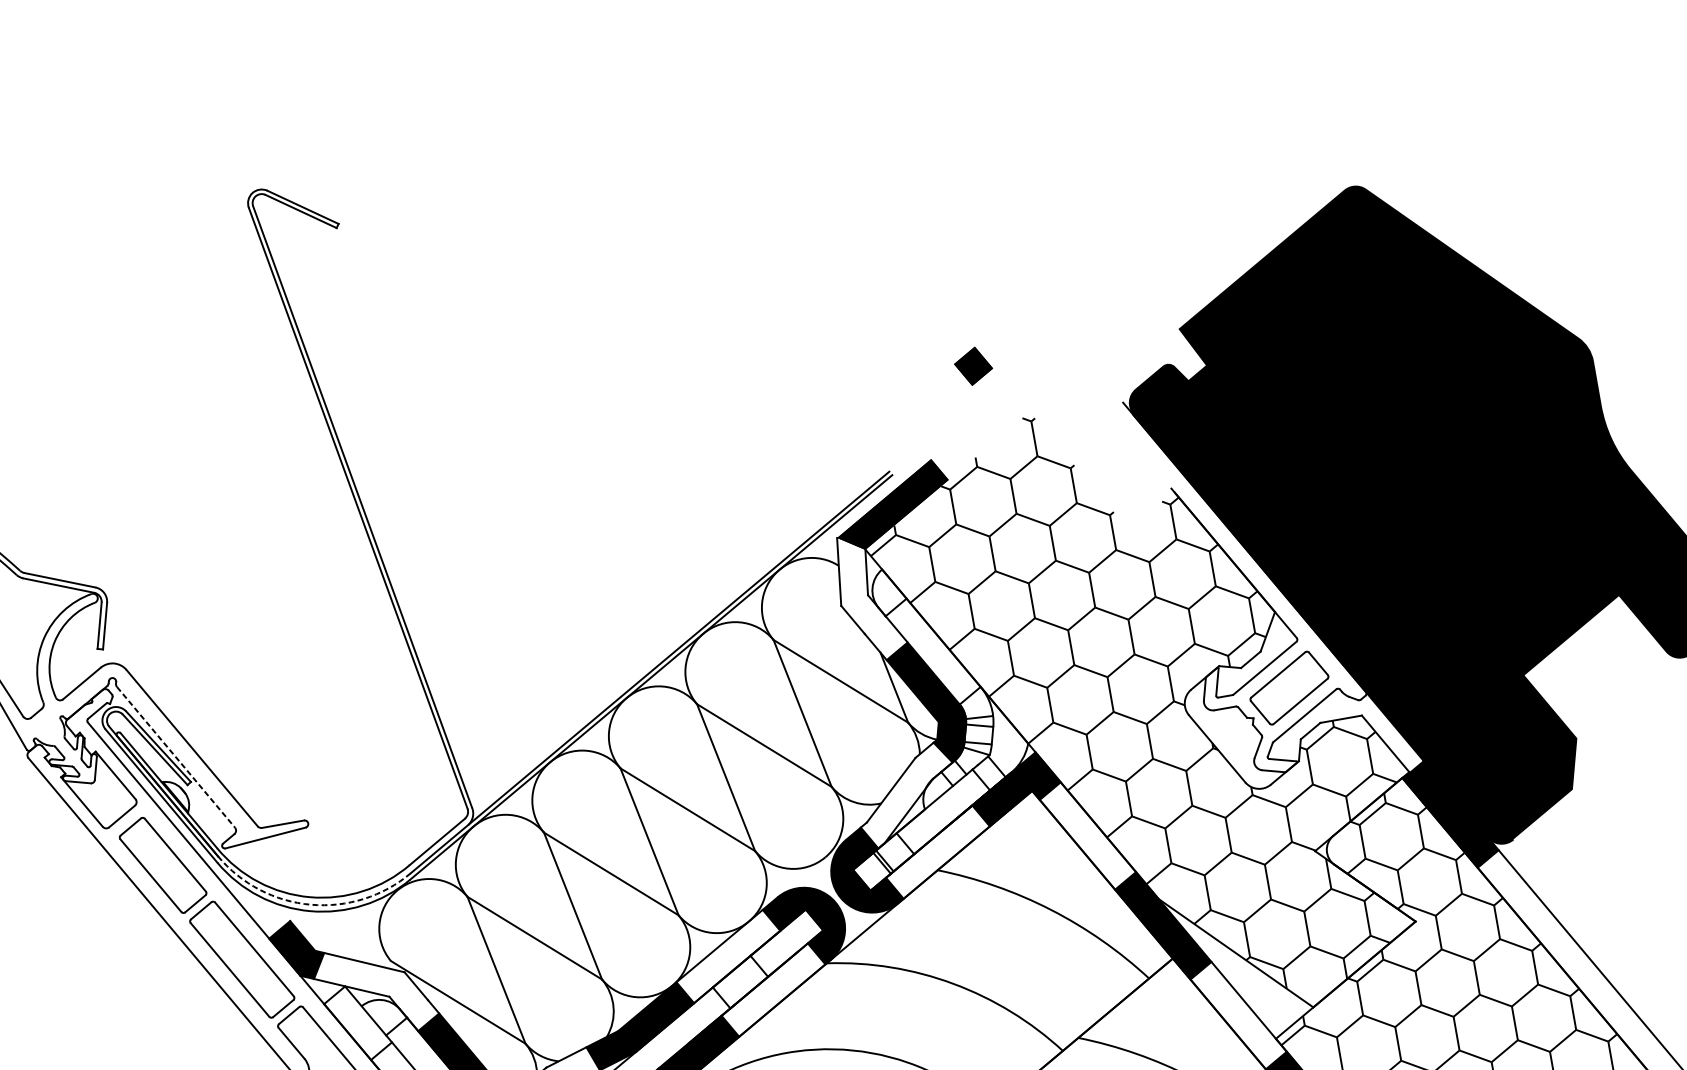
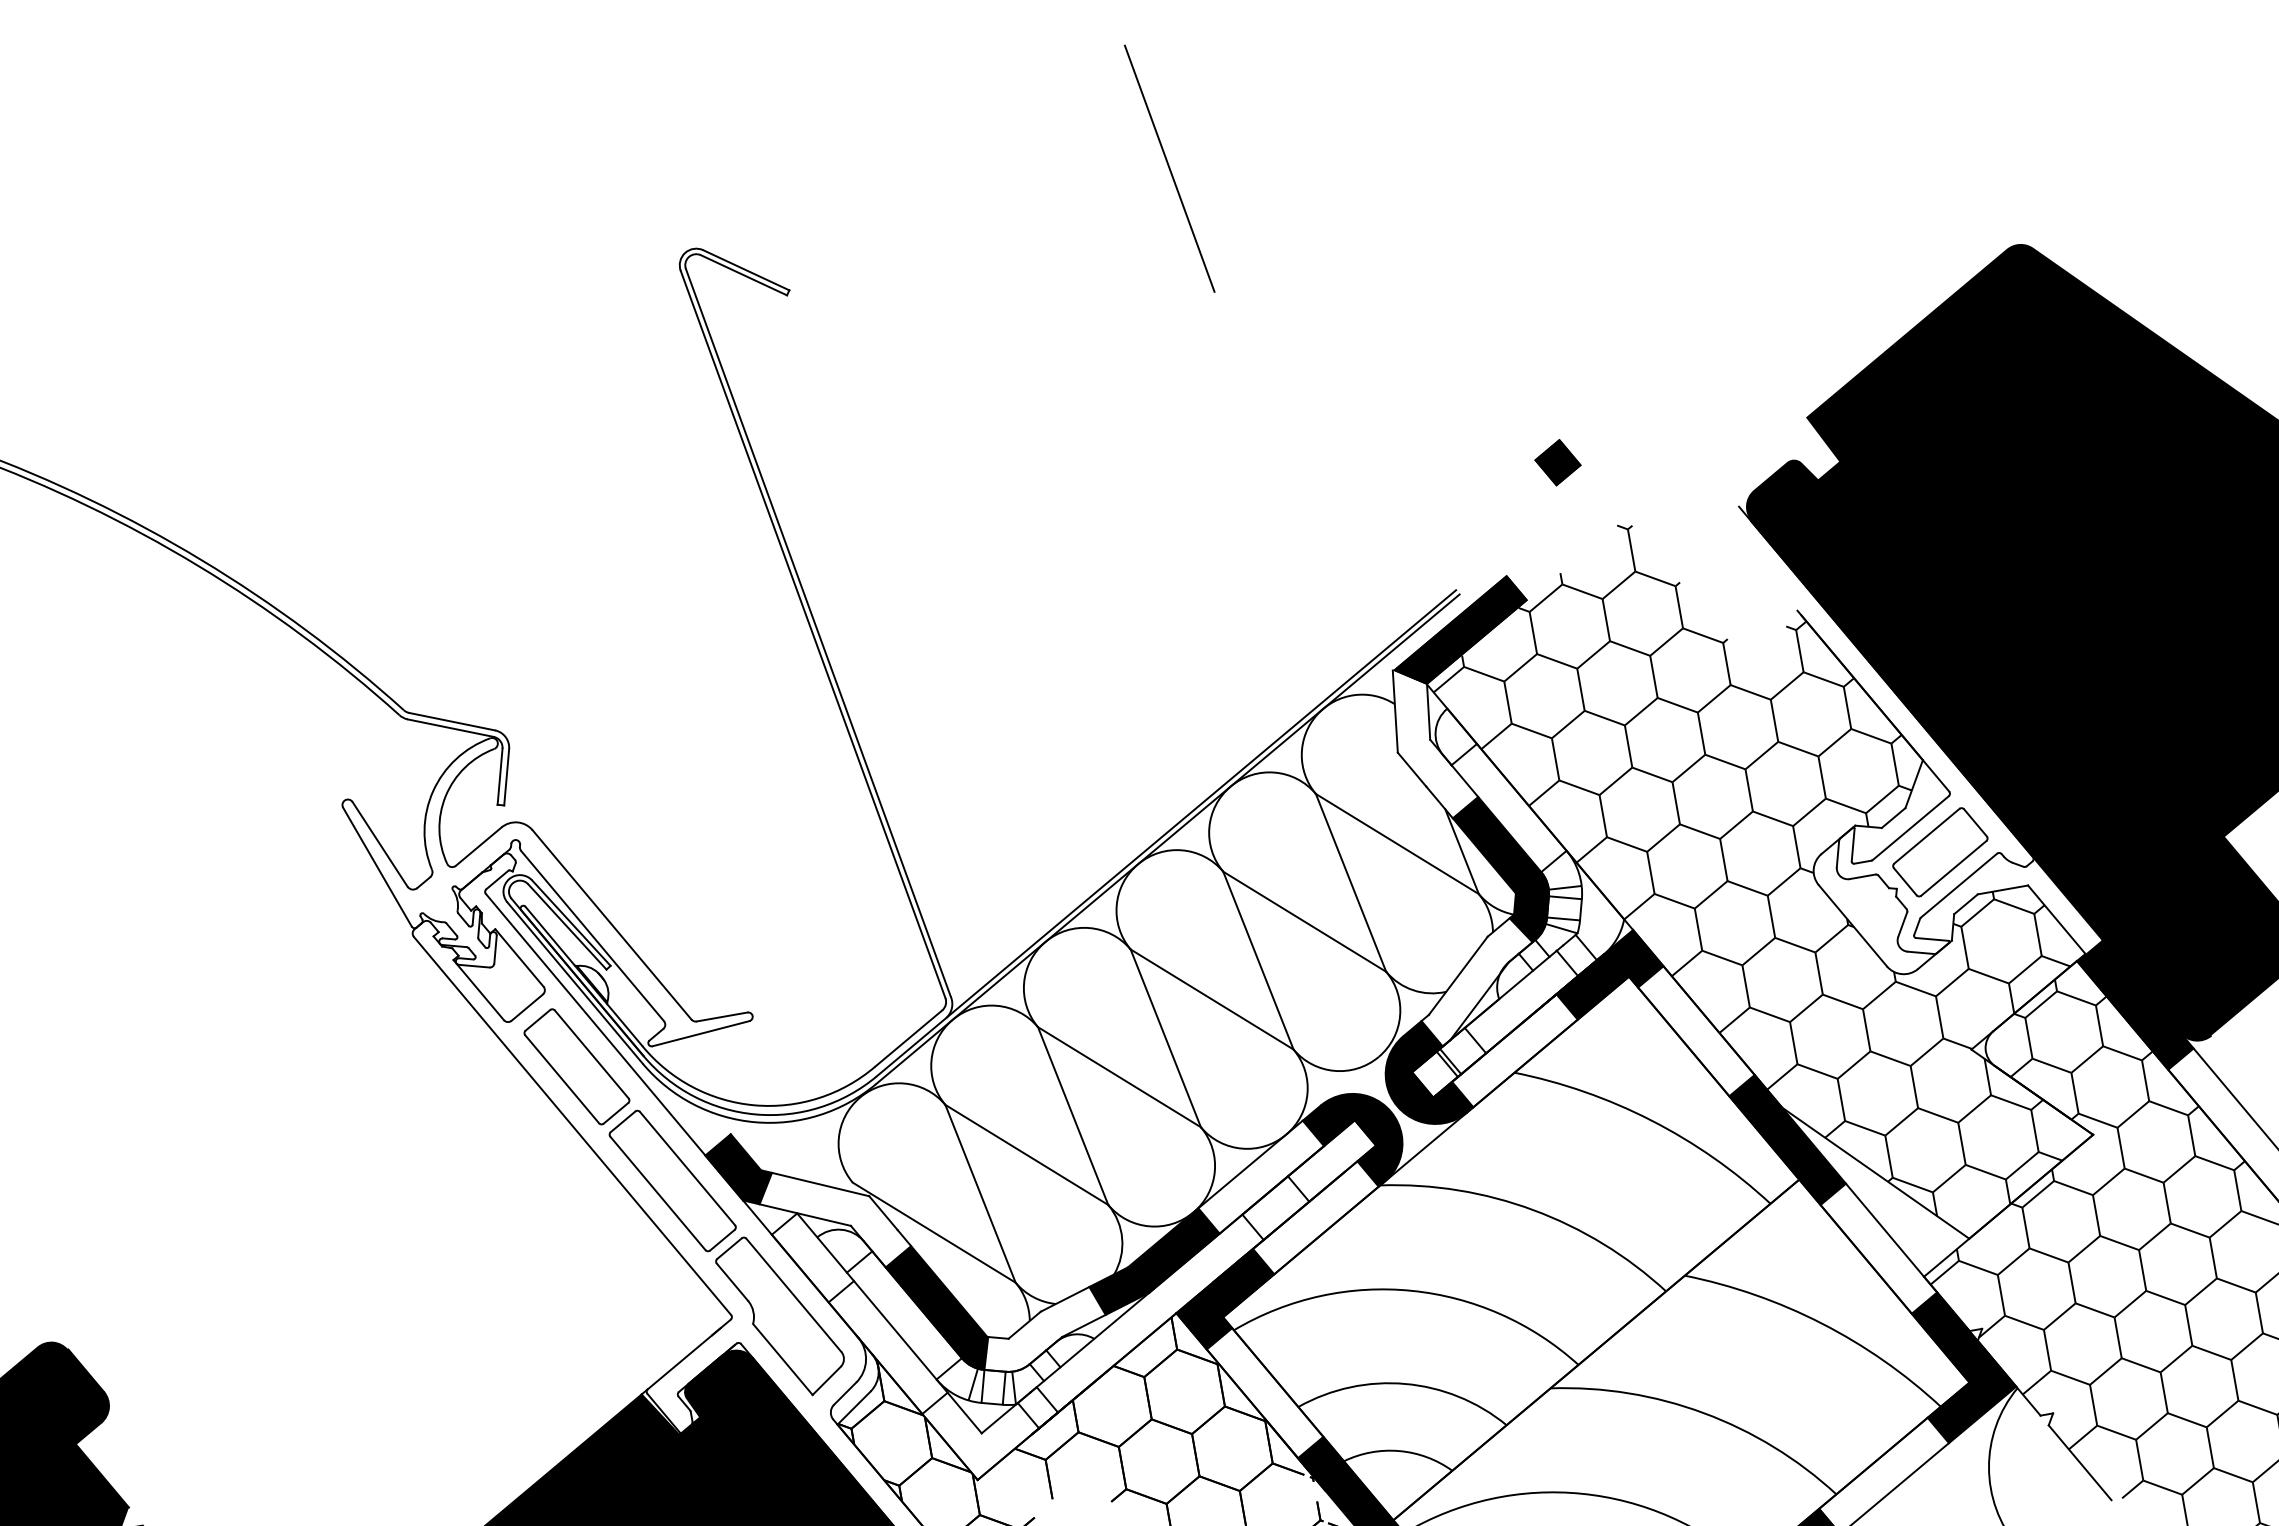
line: (652, 123) -> (1169, 168), added
line: (175, 757) -> (592, 936), dashed -> solid
arc: (310, 904) -> (755, 1114), dashed -> solid

